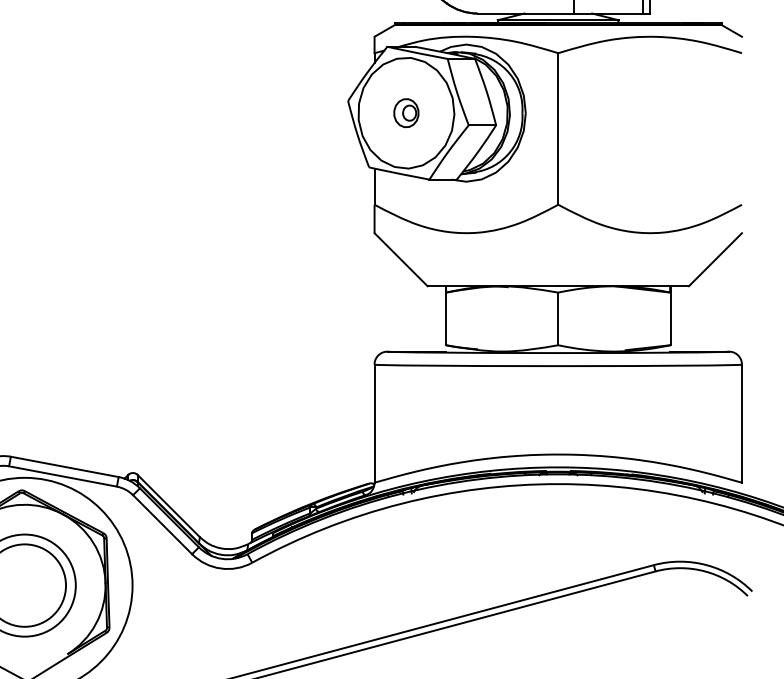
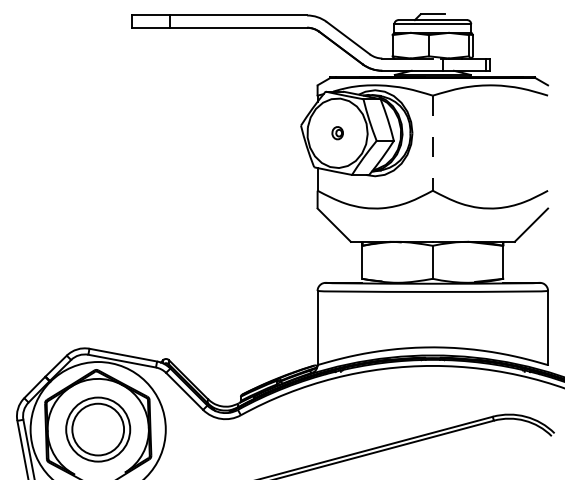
part: (406, 111) -> (337, 132), size x0.7
line: (557, 129) -> (432, 143), solid -> dashed

